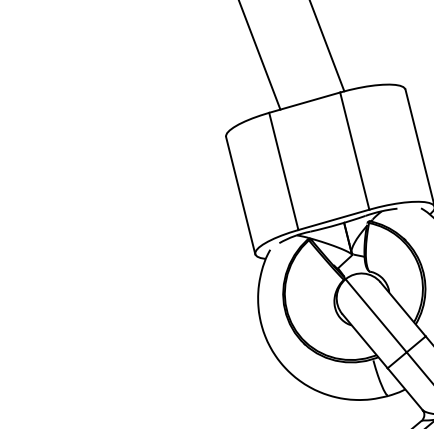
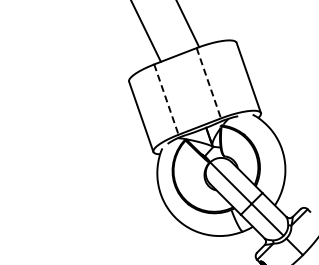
line: (354, 151) -> (208, 83), solid -> dashed
line: (283, 172) -> (166, 100), solid -> dashed

